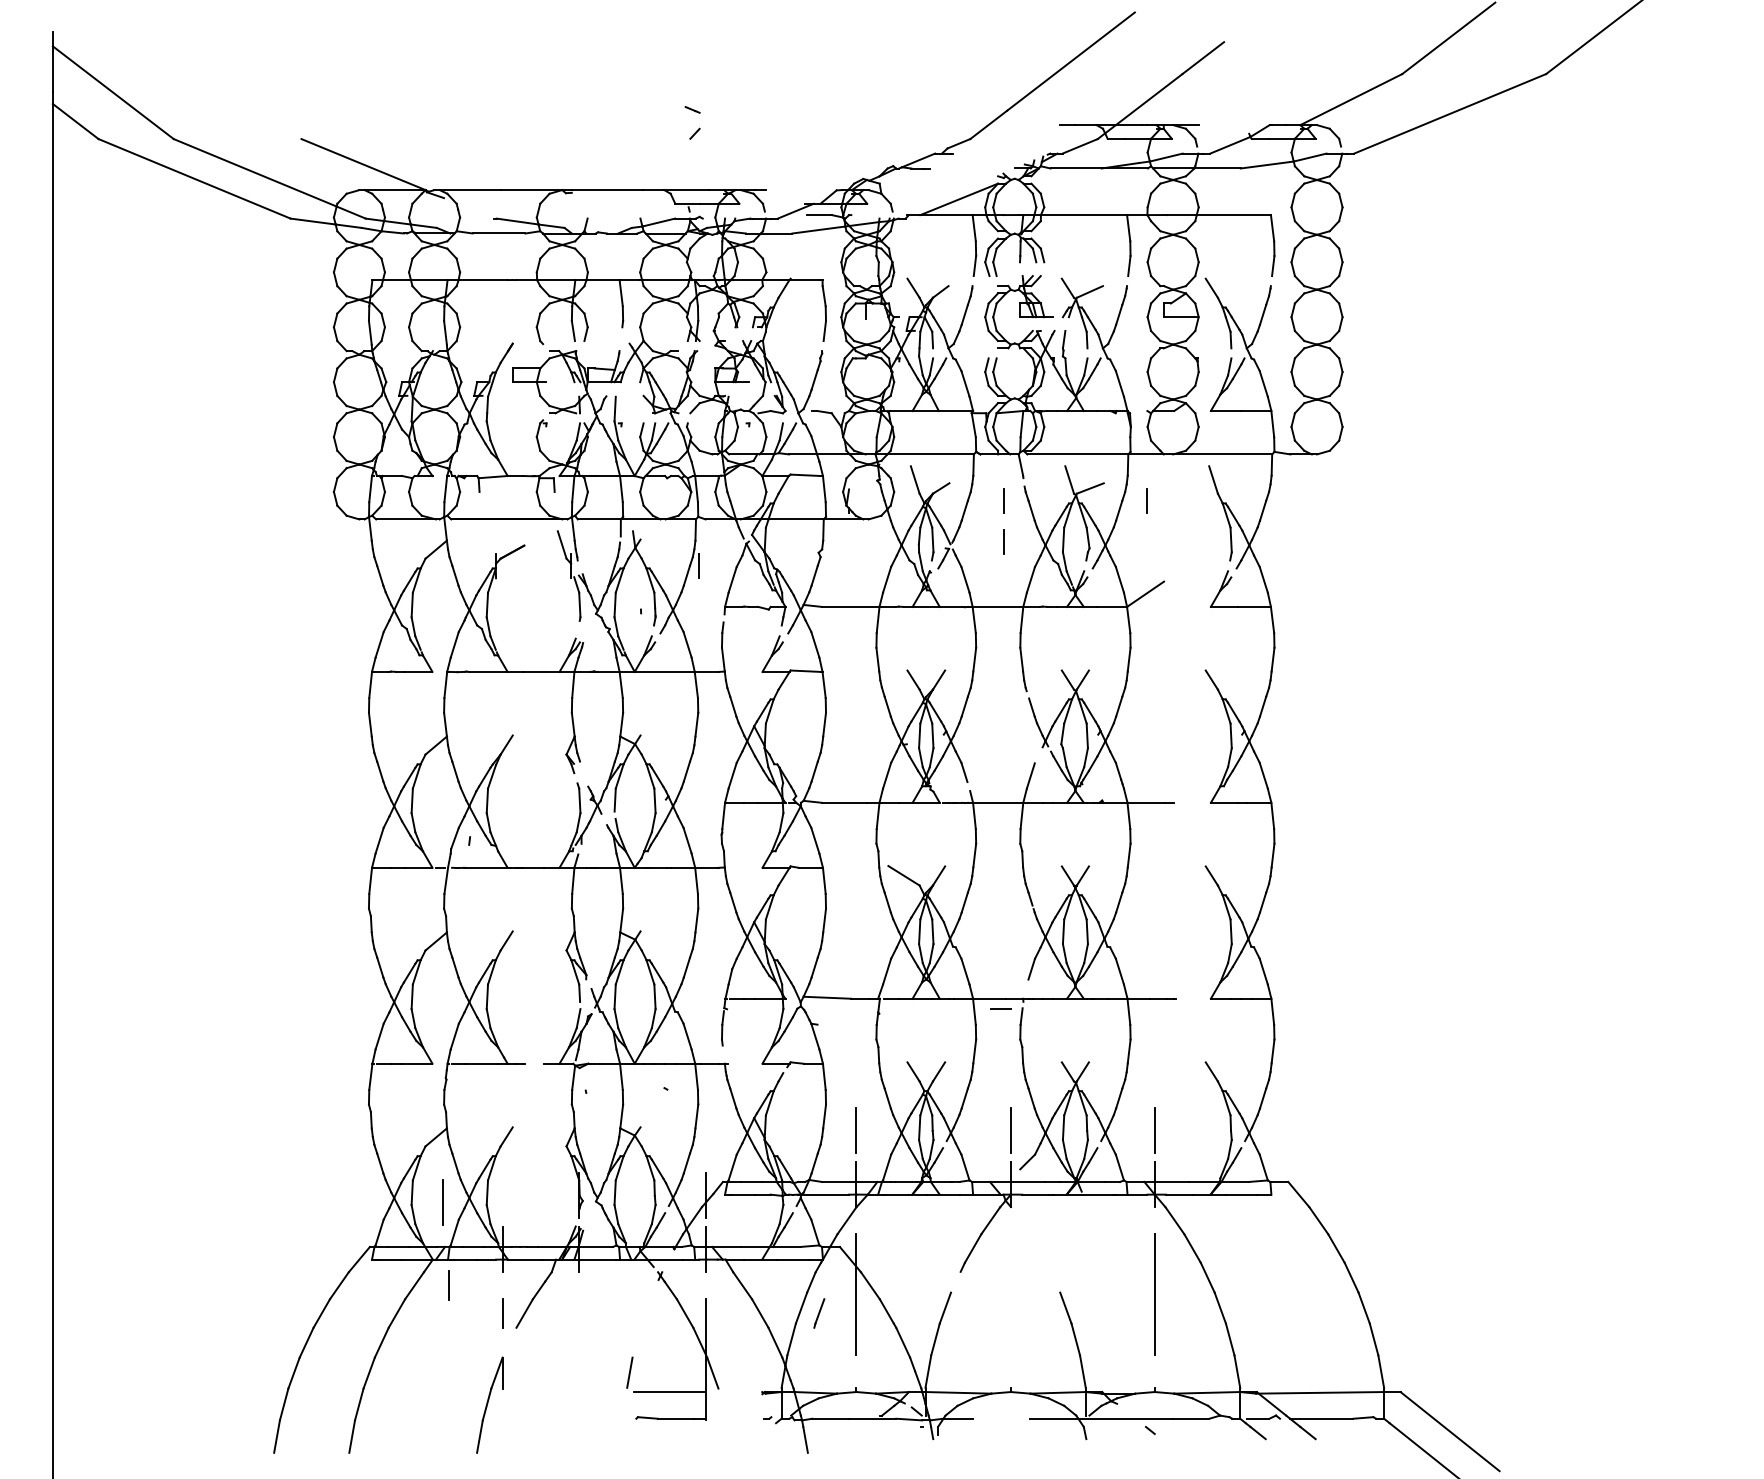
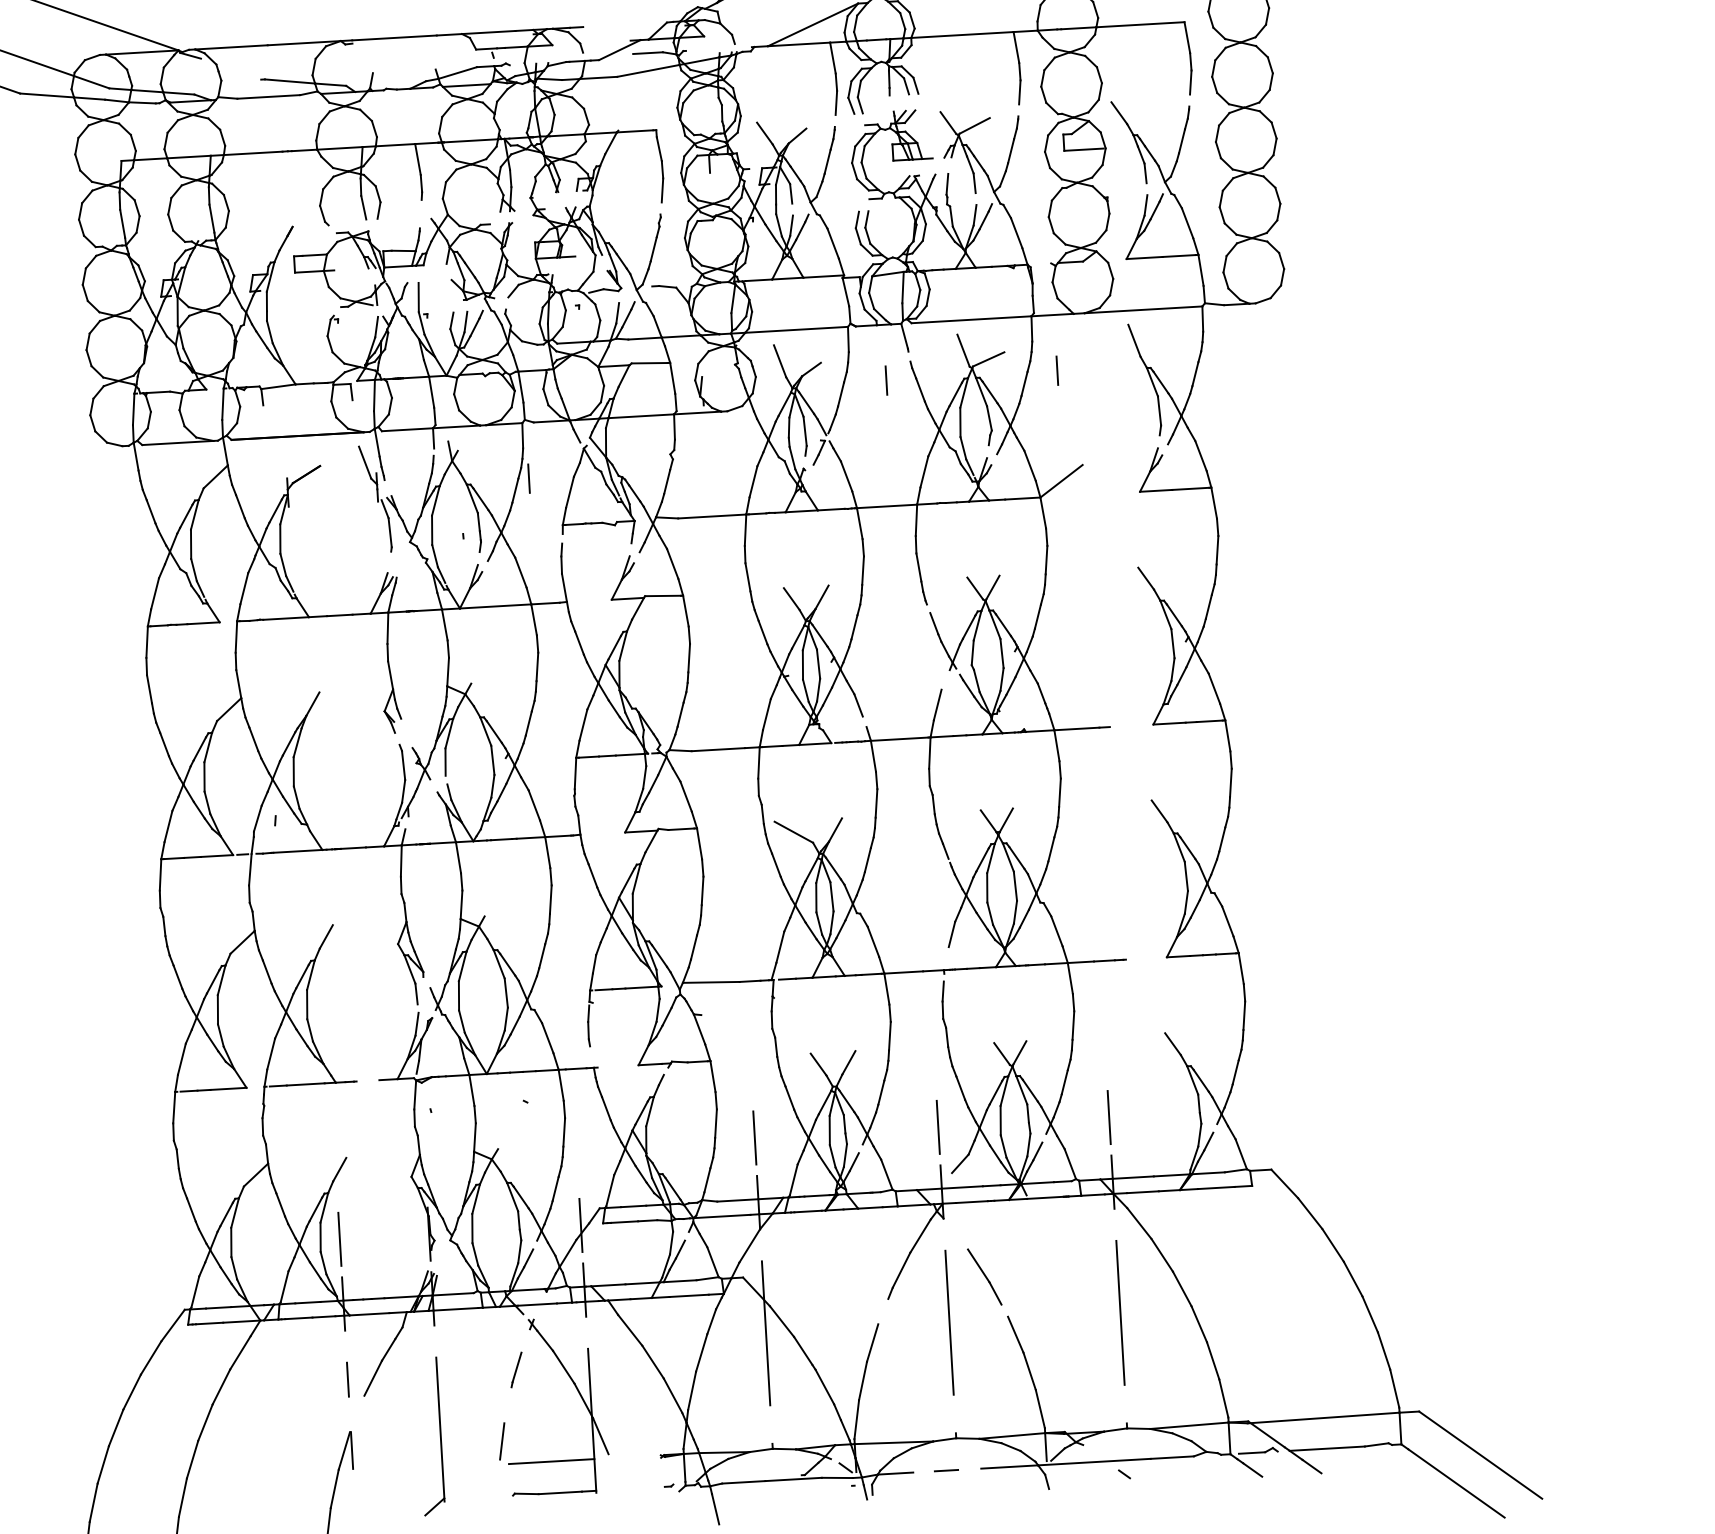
line: (1003, 541) -> (889, 428), removed
line: (1000, 1008) -> (945, 1470), moved
line: (442, 1202) -> (338, 1239), moved
line: (1042, 1258) -> (984, 1277), added
line: (448, 1285) -> (280, 1350), removed
line: (1010, 1294) -> (949, 1322), added
line: (819, 1313) -> (516, 1369), moved
part: (578, 1365) -> (440, 1436), added

